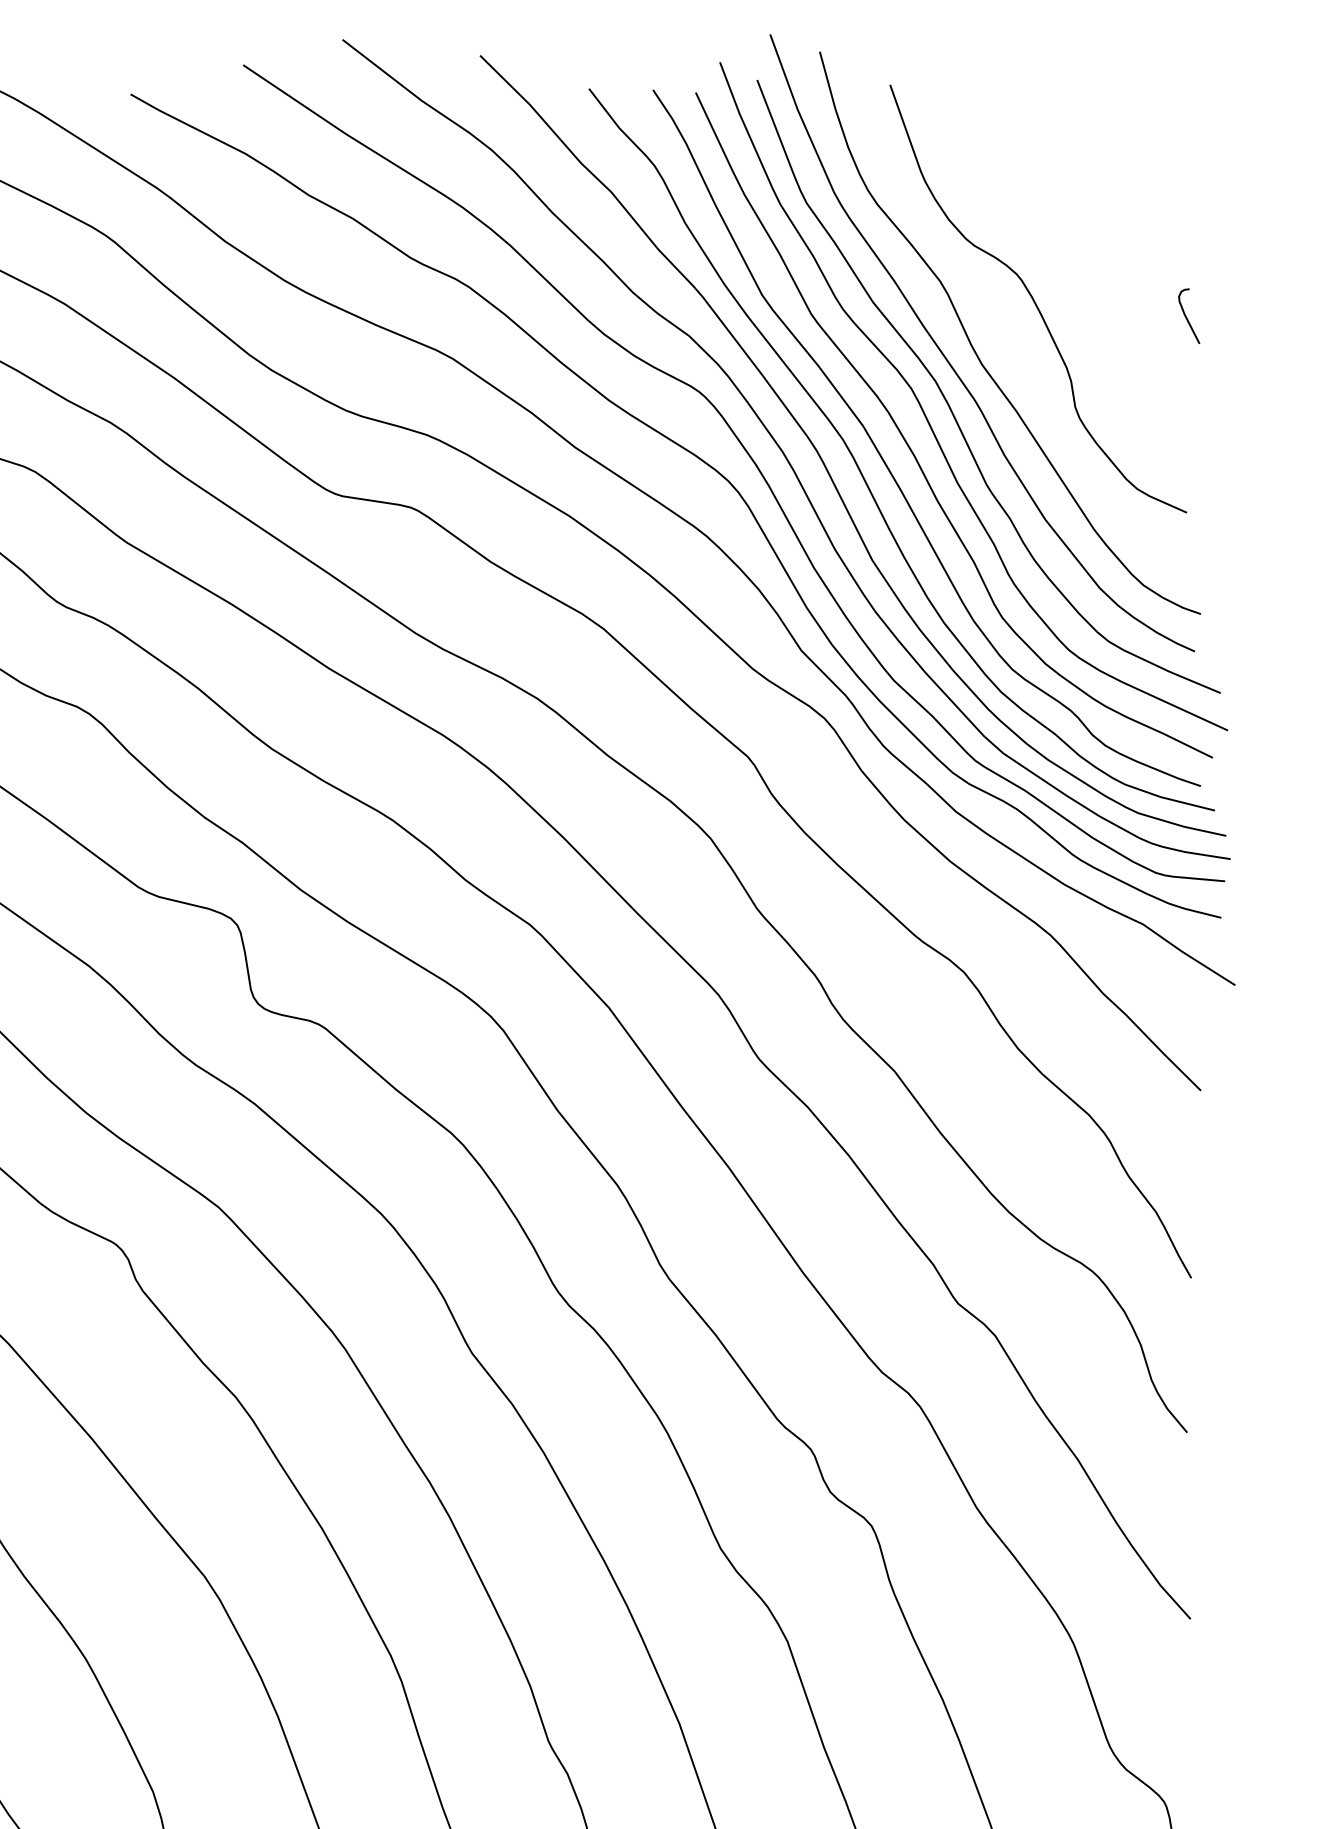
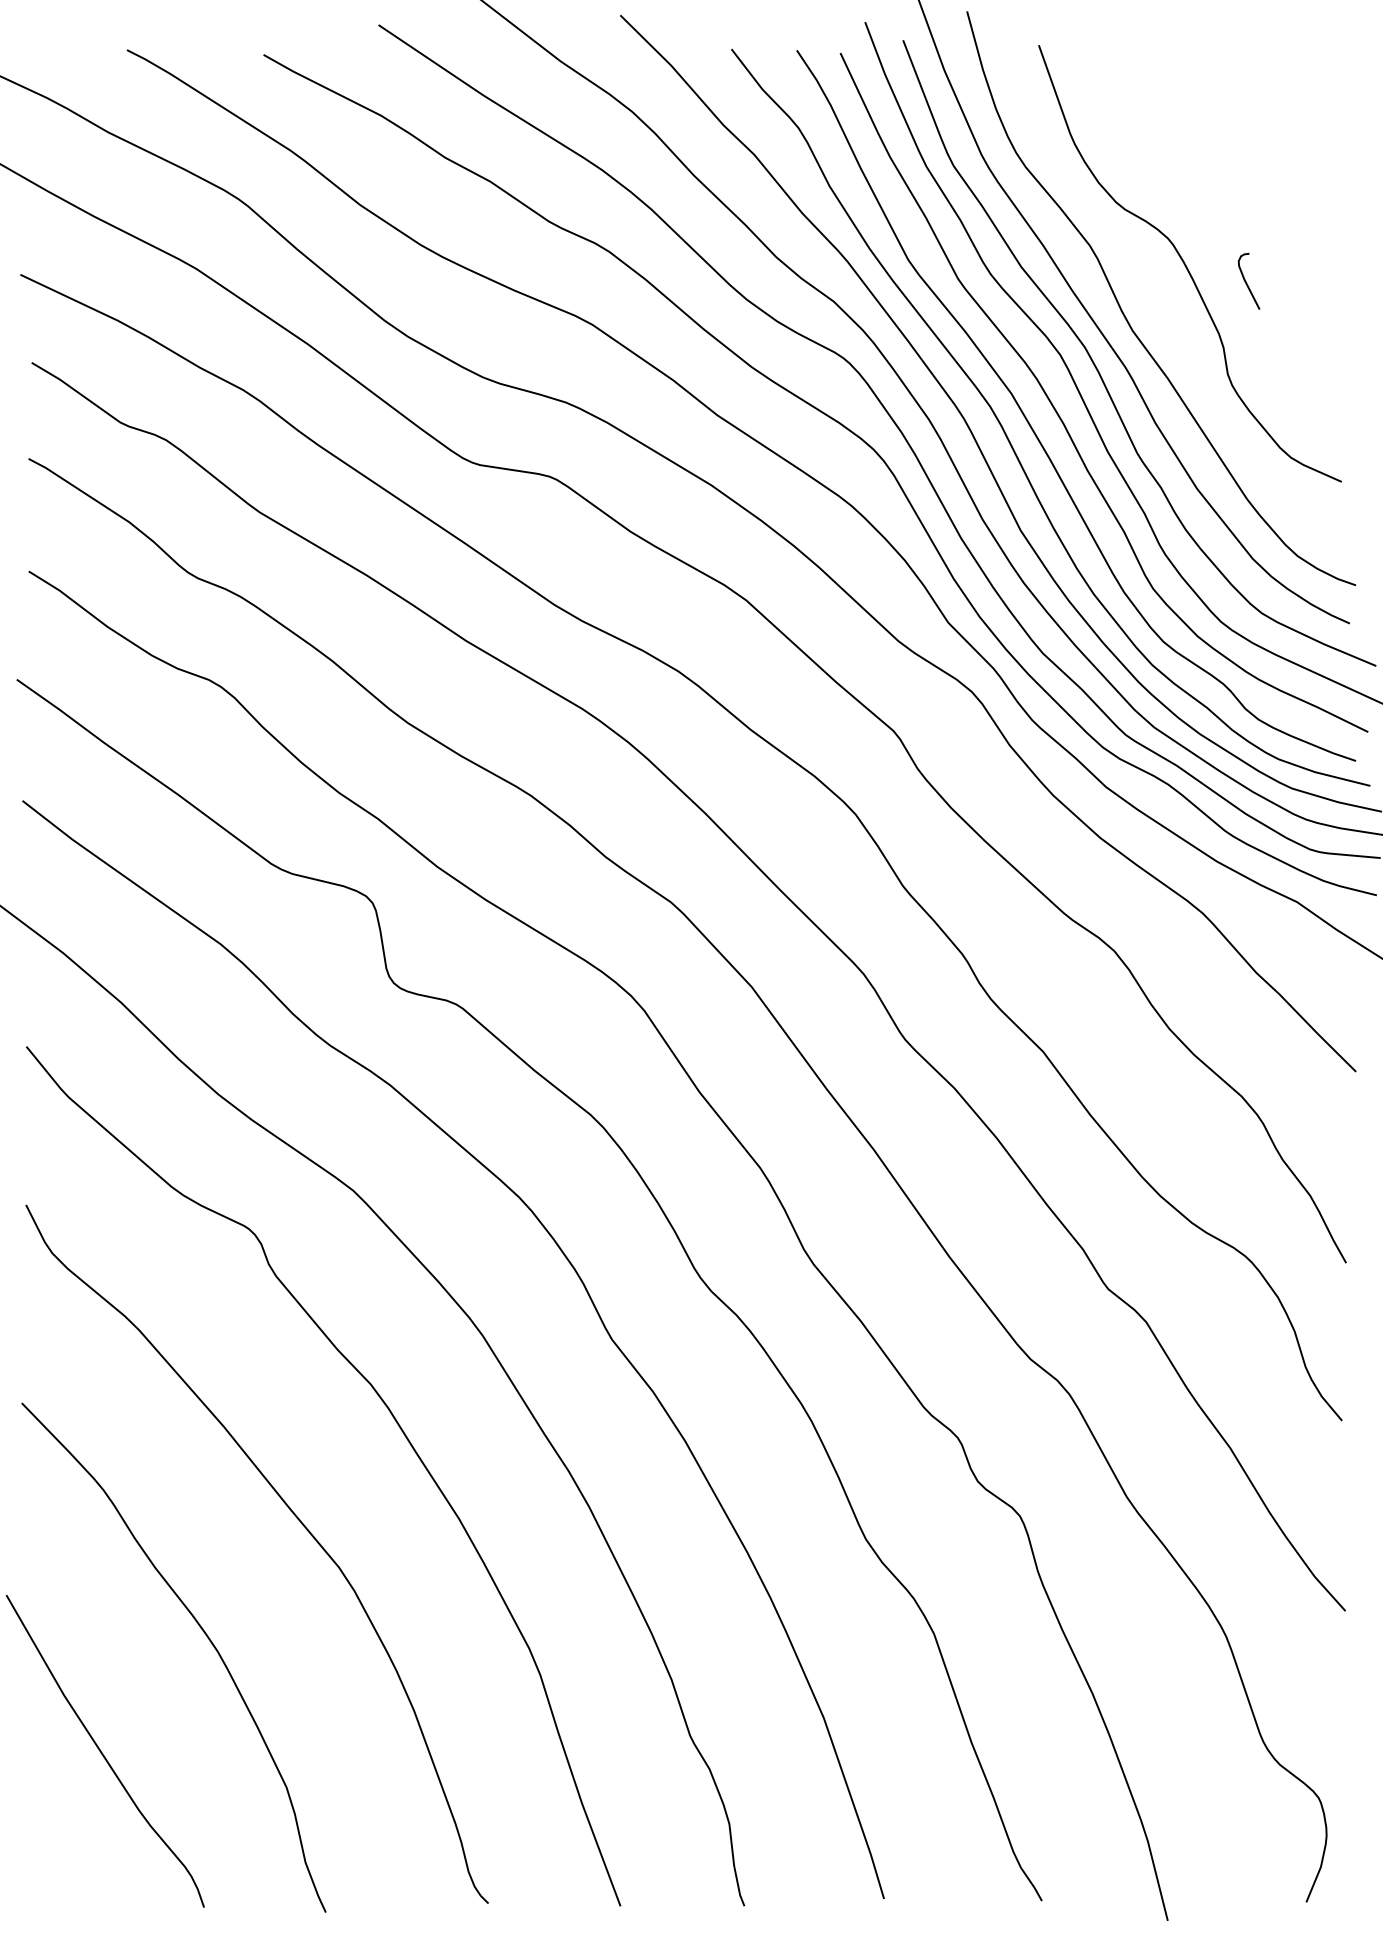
curve: (1186, 316) -> (1246, 281), moved

